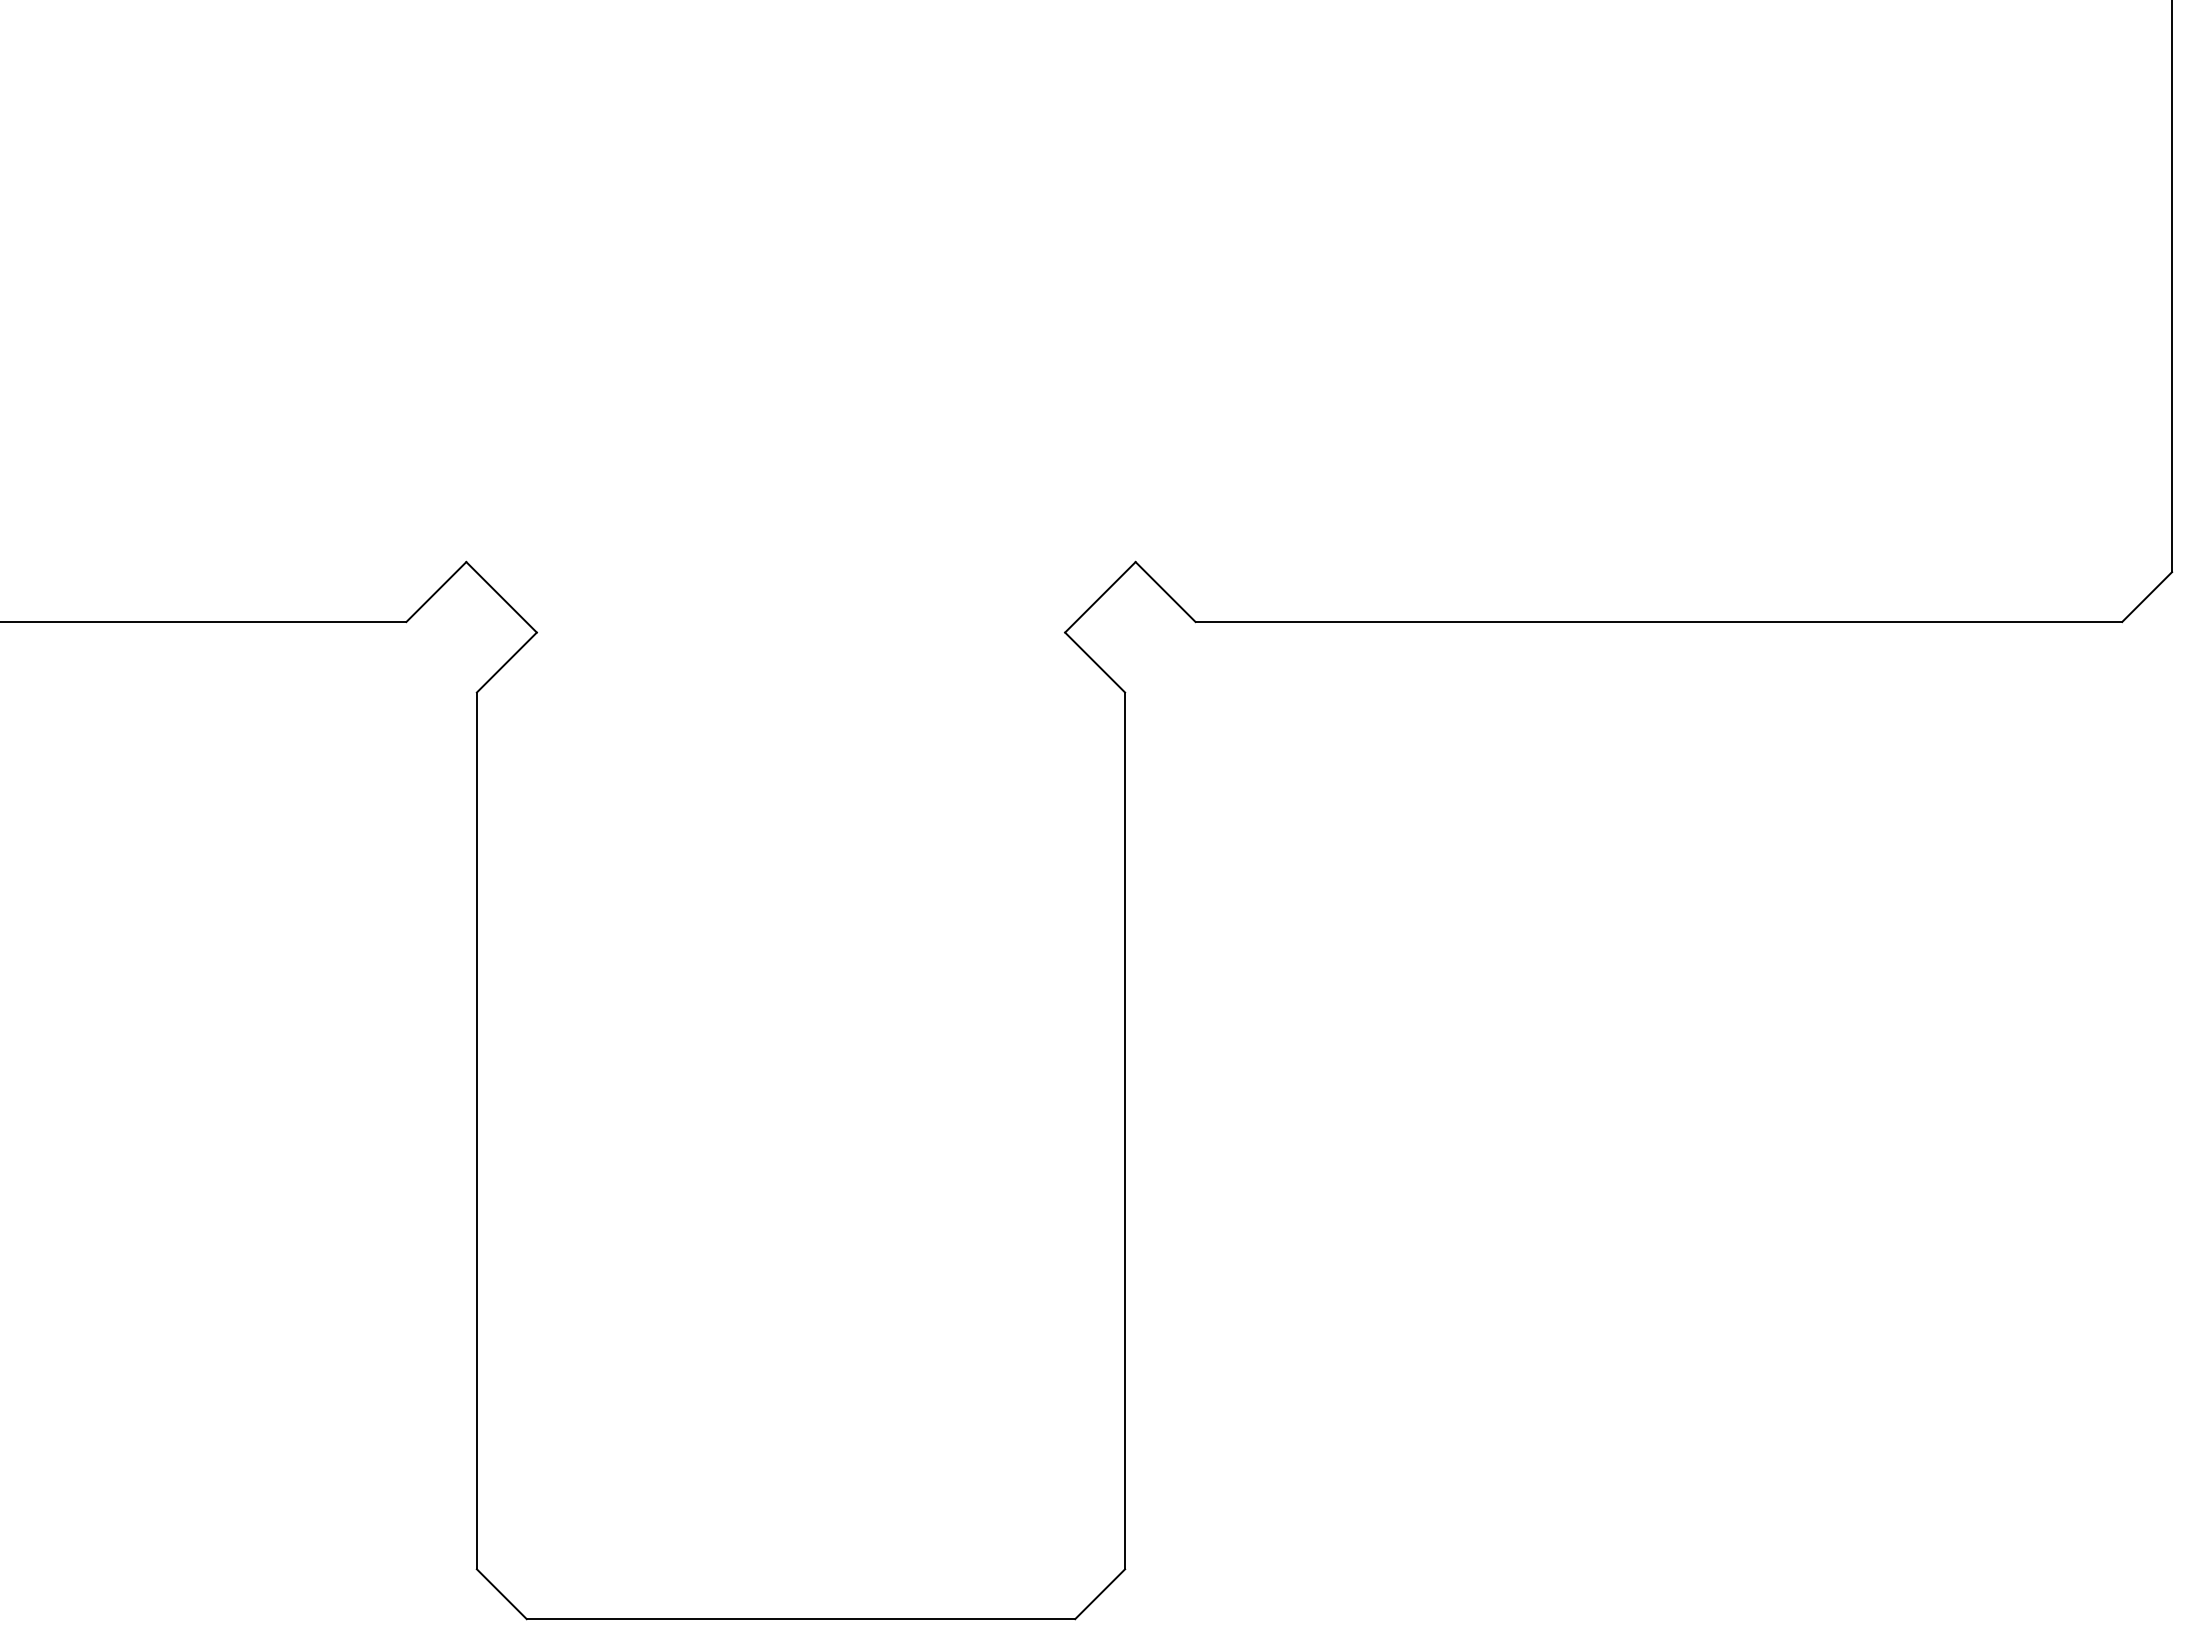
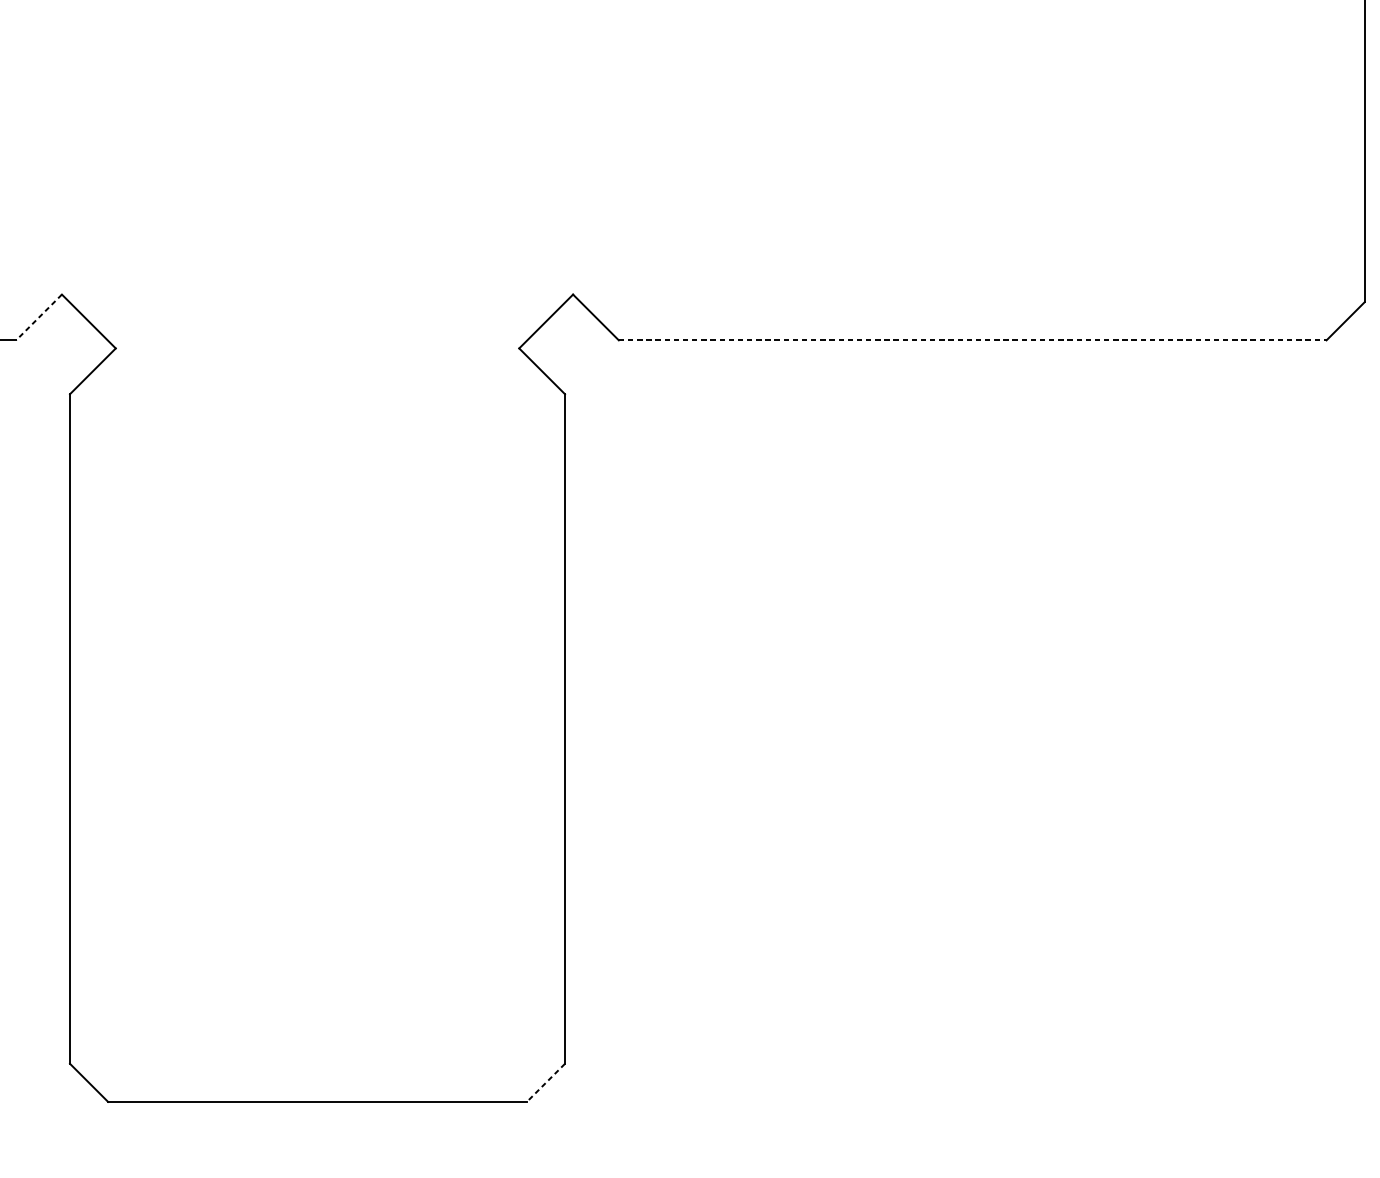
line: (436, 592) -> (39, 317), solid -> dashed
line: (1659, 622) -> (973, 340), solid -> dashed
line: (1099, 1594) -> (545, 1083), solid -> dashed

